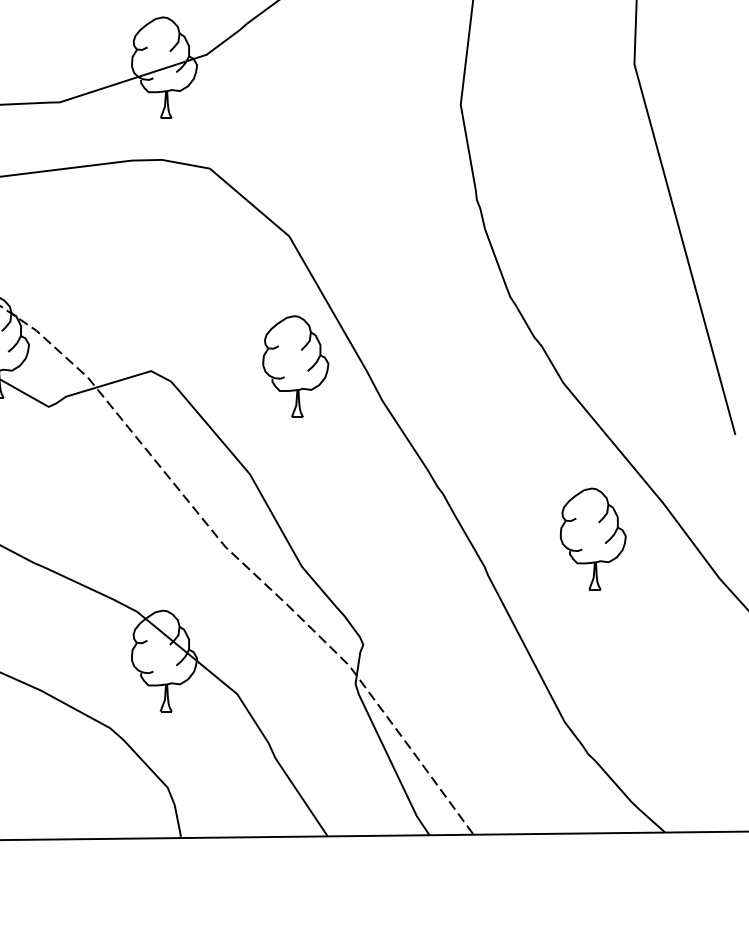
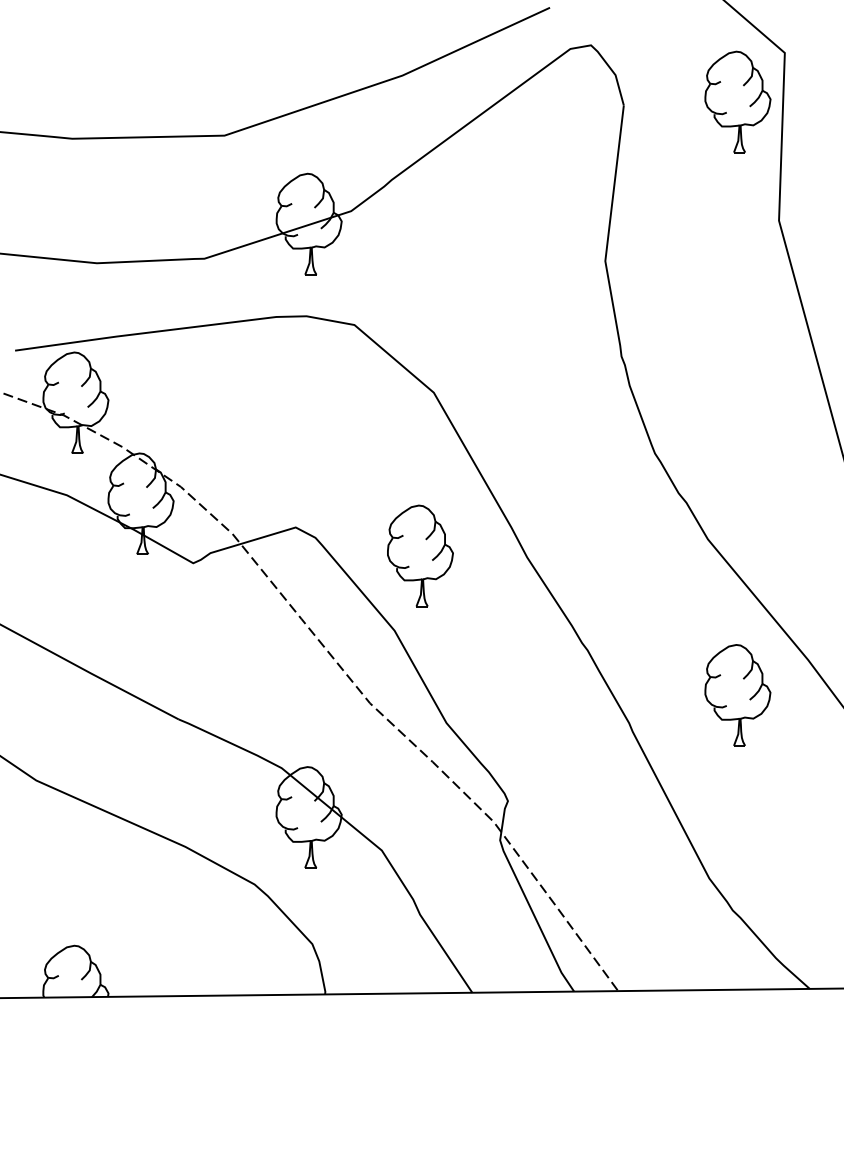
part: (295, 366) -> (420, 555), moved

